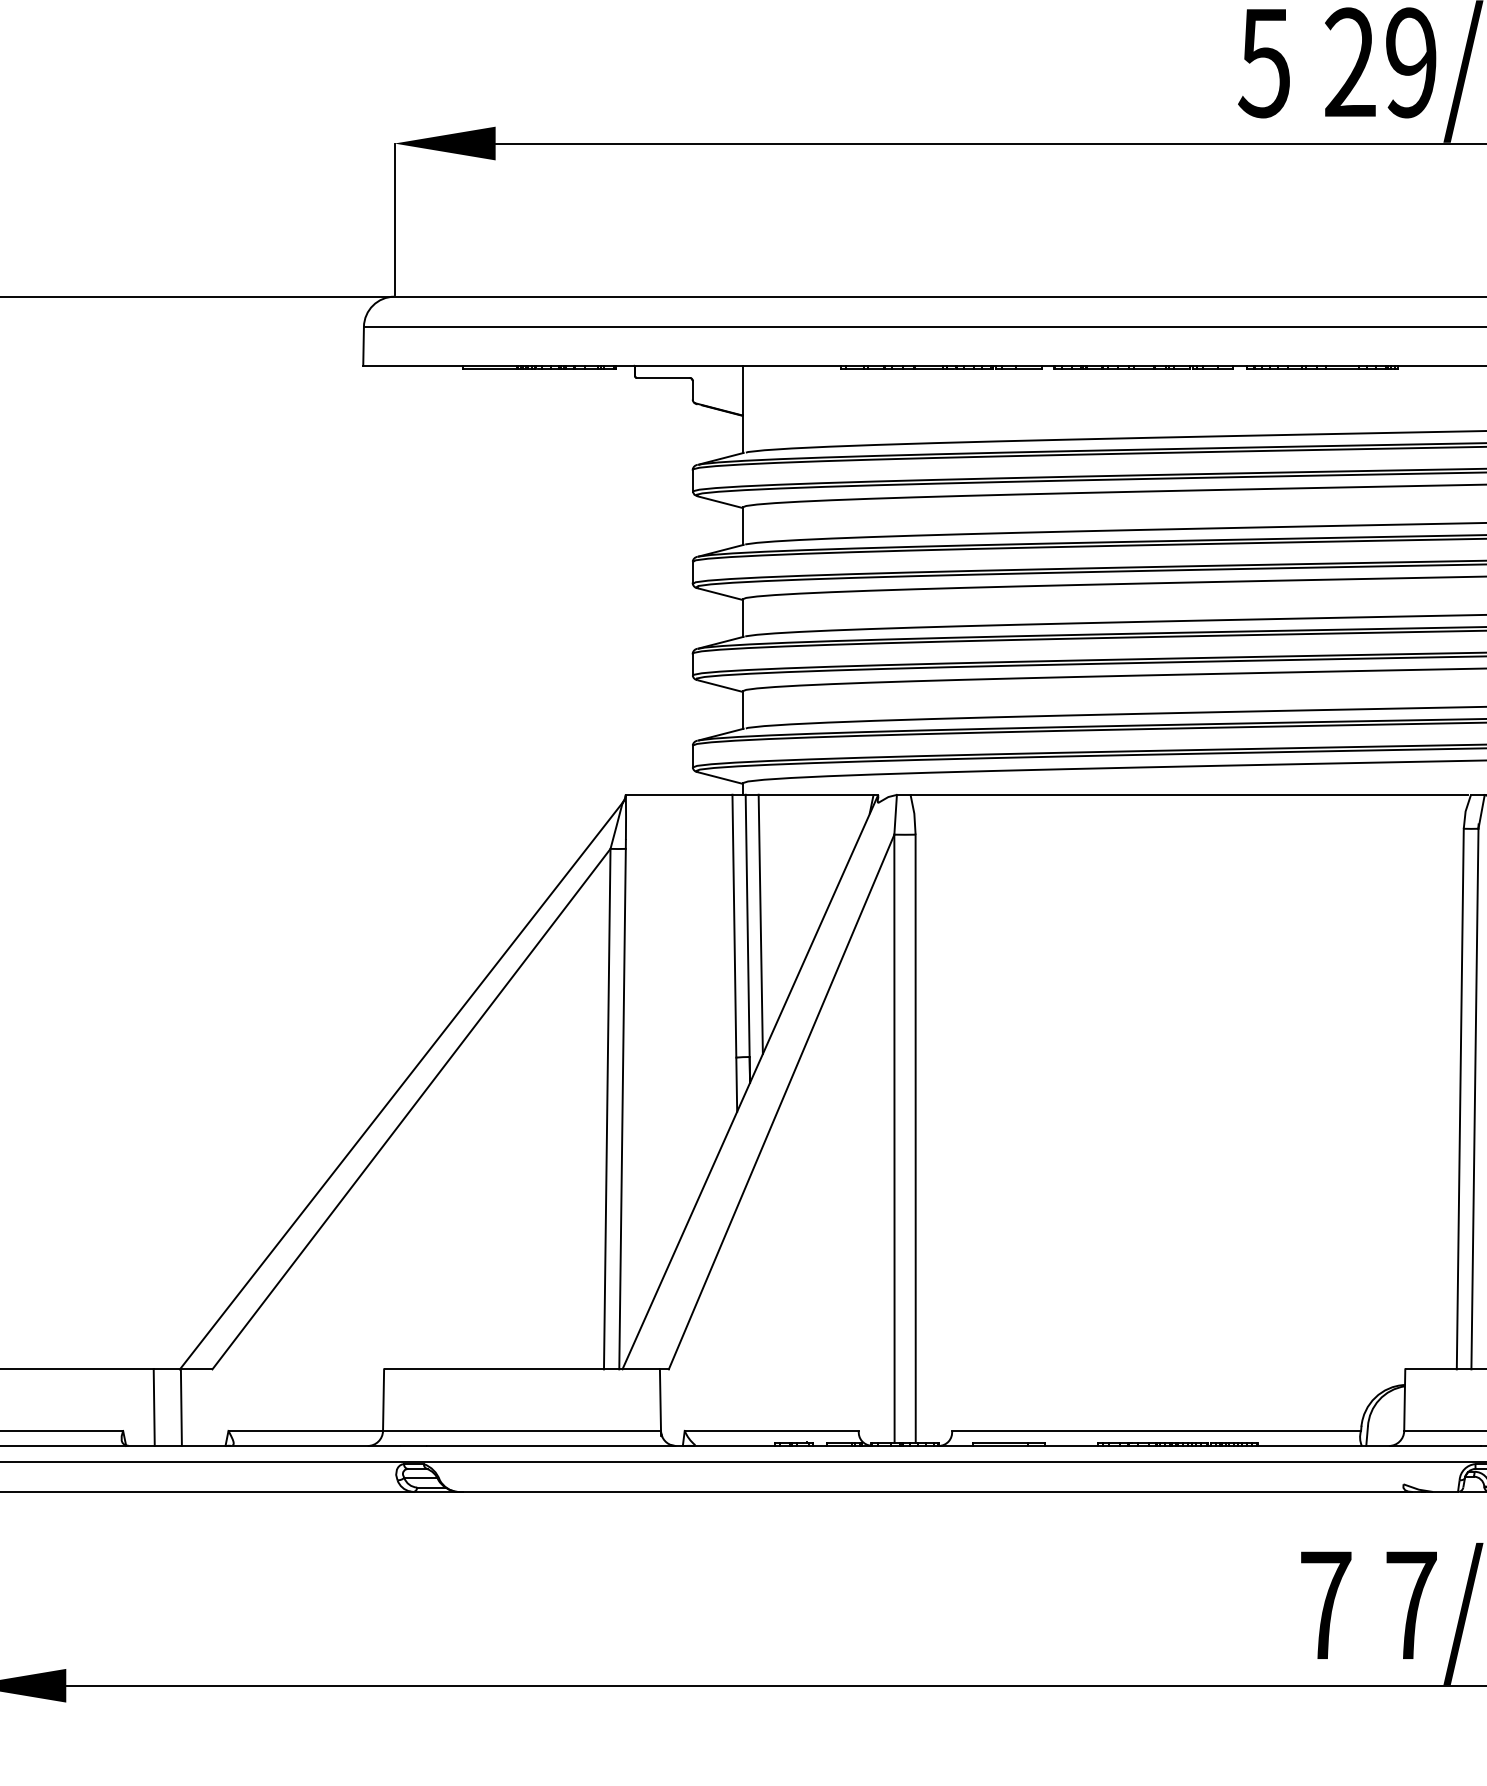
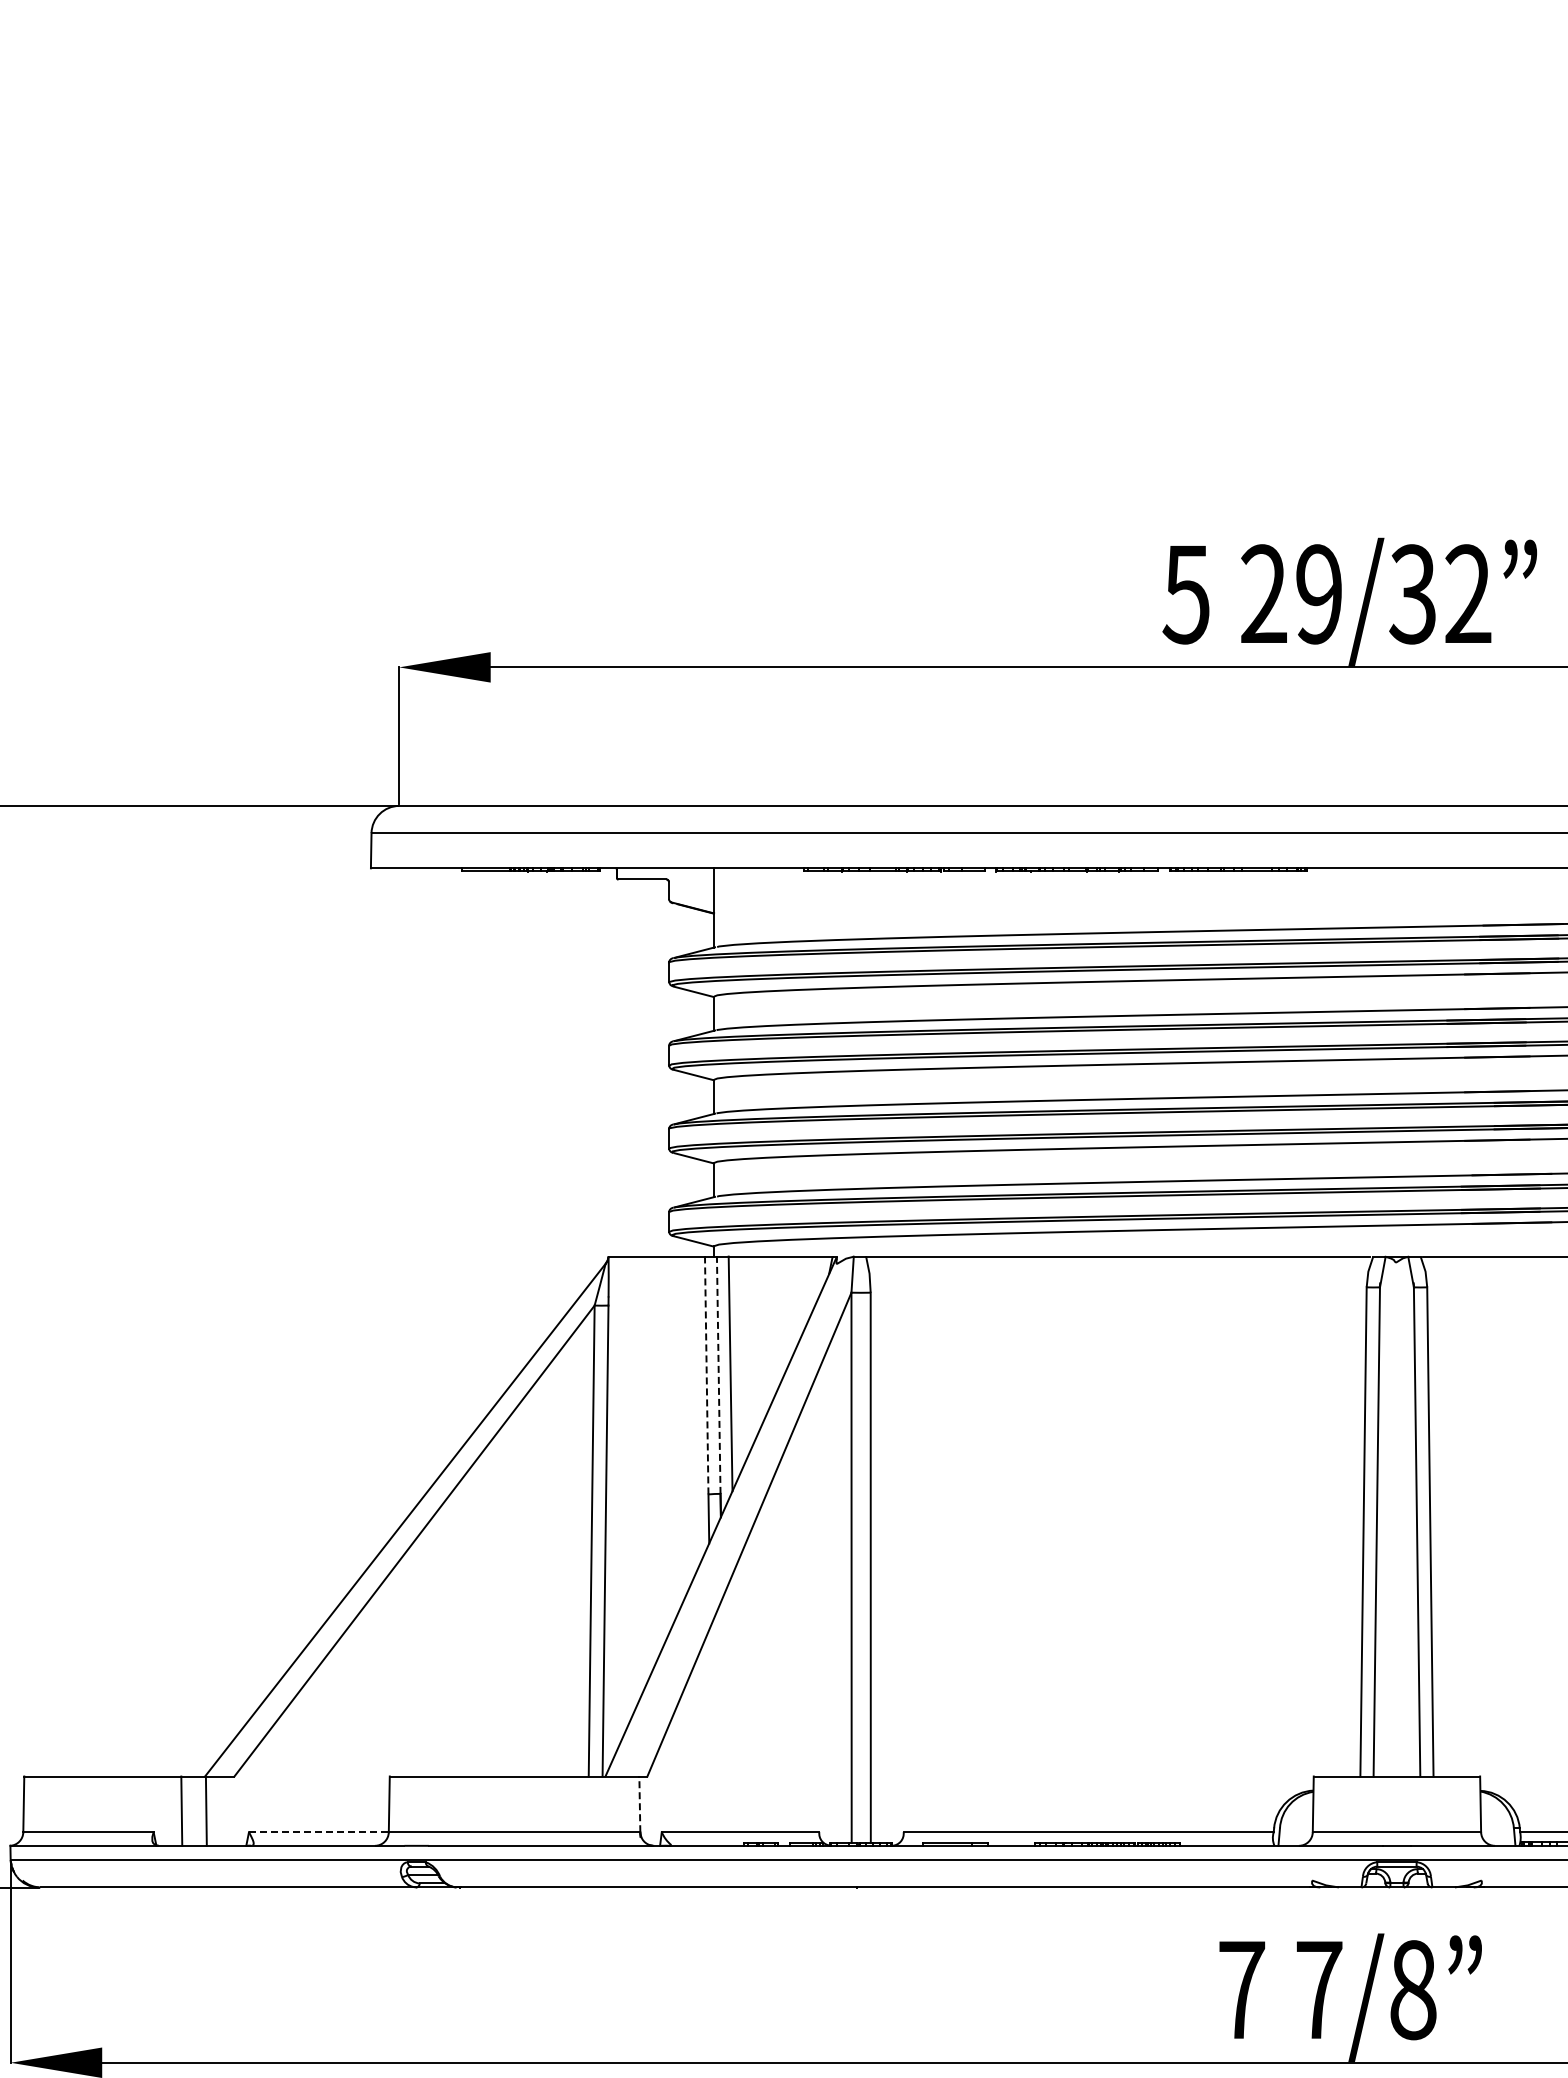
line: (734, 926) -> (706, 1375), solid -> dashed
line: (747, 926) -> (718, 1375), solid -> dashed
line: (660, 1400) -> (639, 1804), solid -> dashed
line: (305, 1431) -> (318, 1832), solid -> dashed

